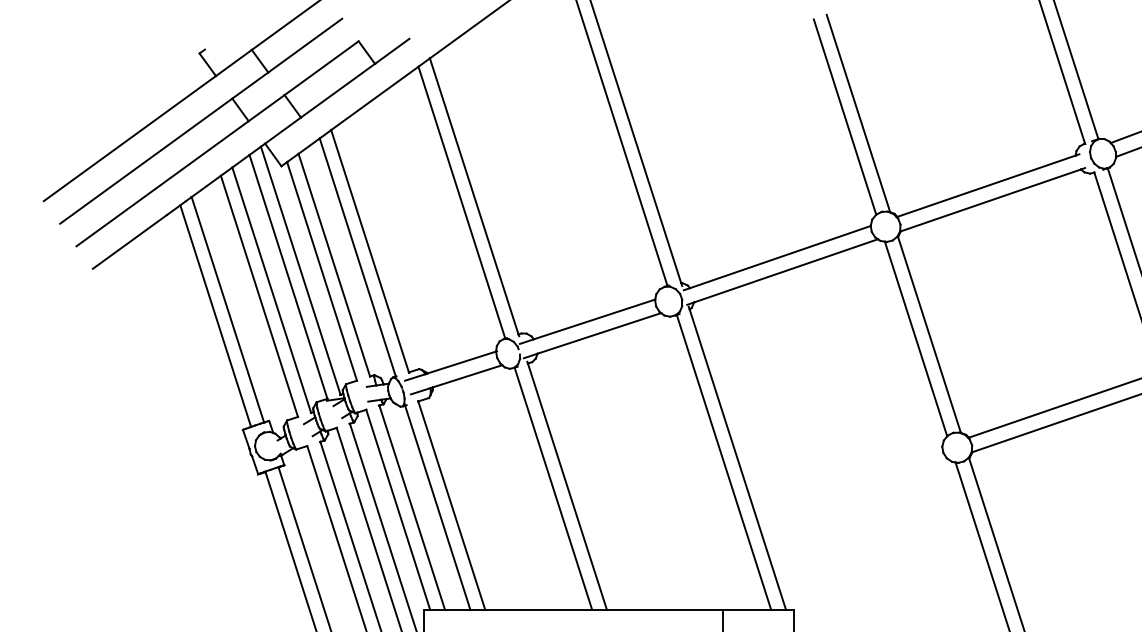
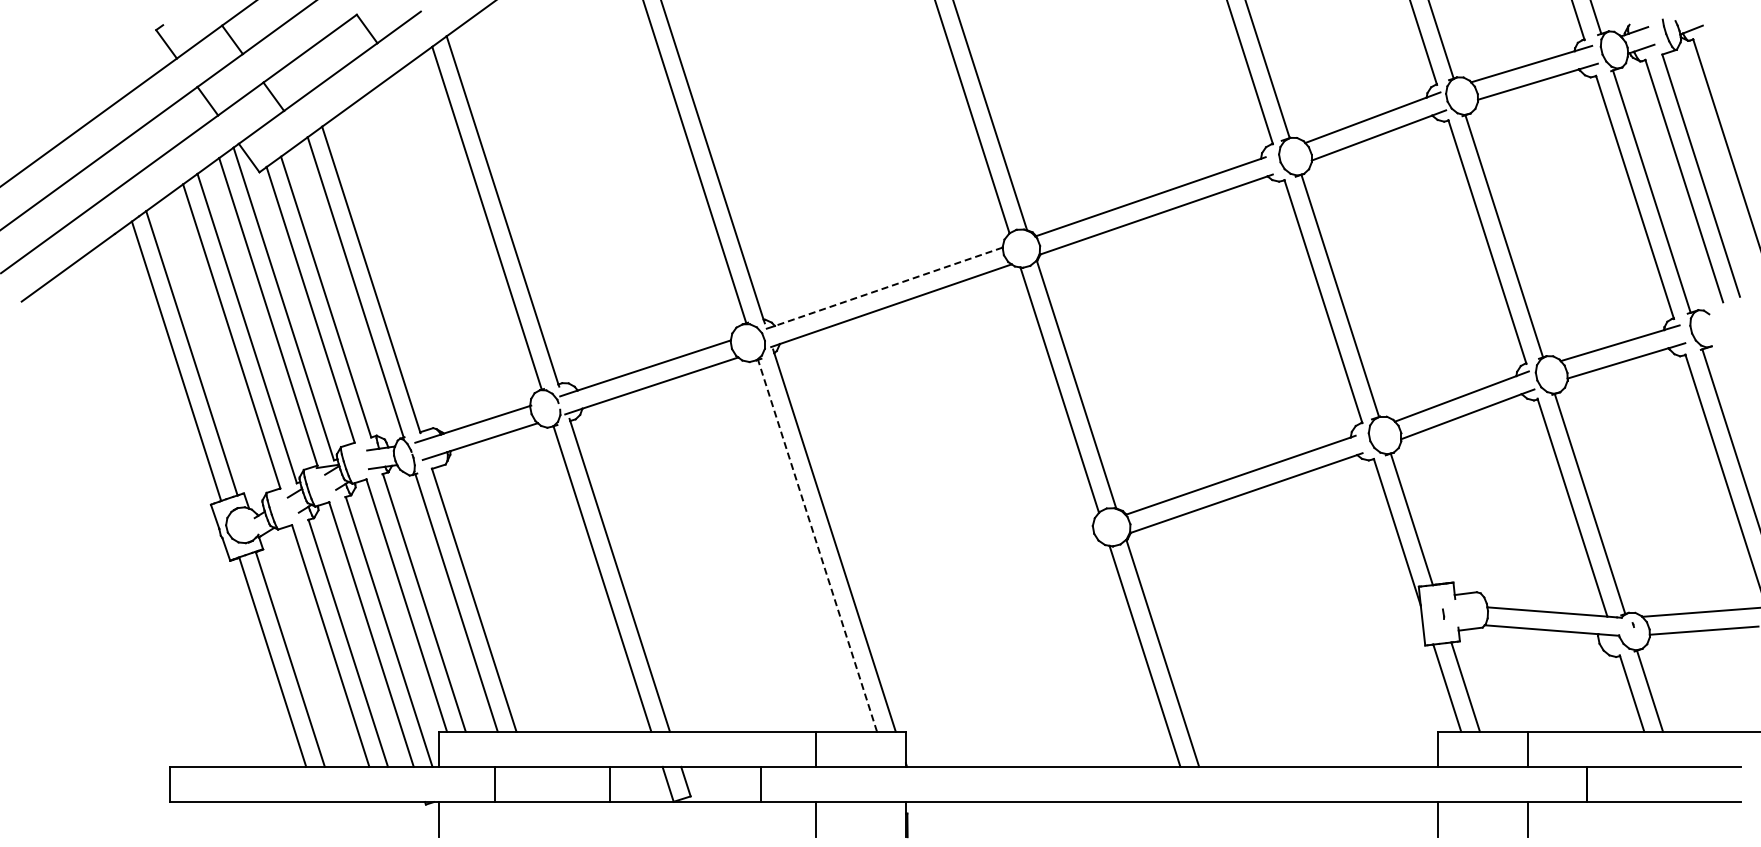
line: (780, 256) -> (888, 286), solid -> dashed
line: (723, 462) -> (817, 545), solid -> dashed

